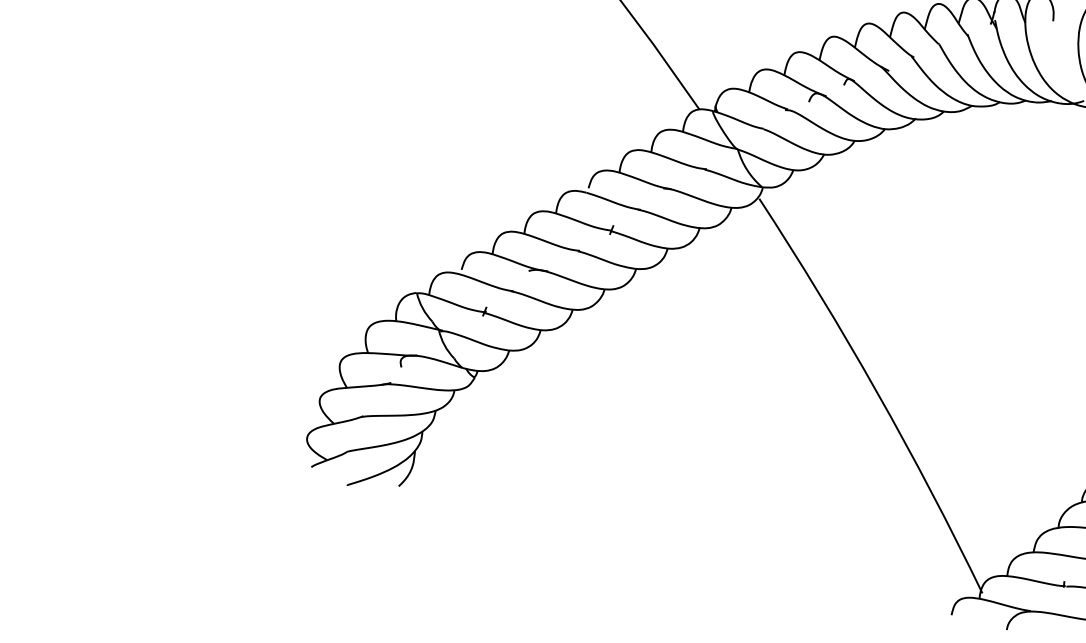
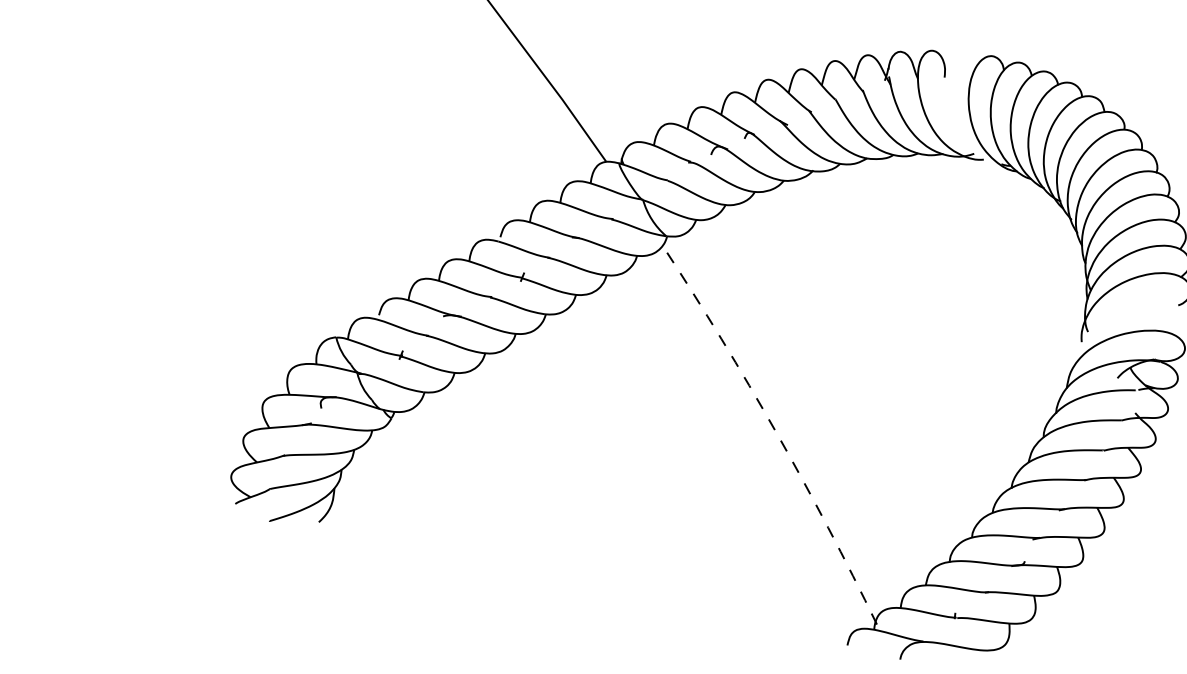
arc: (877, 392) -> (776, 432), solid -> dashed

